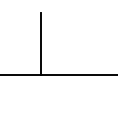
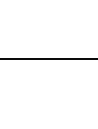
line: (41, 44) -> (41, 33), removed

